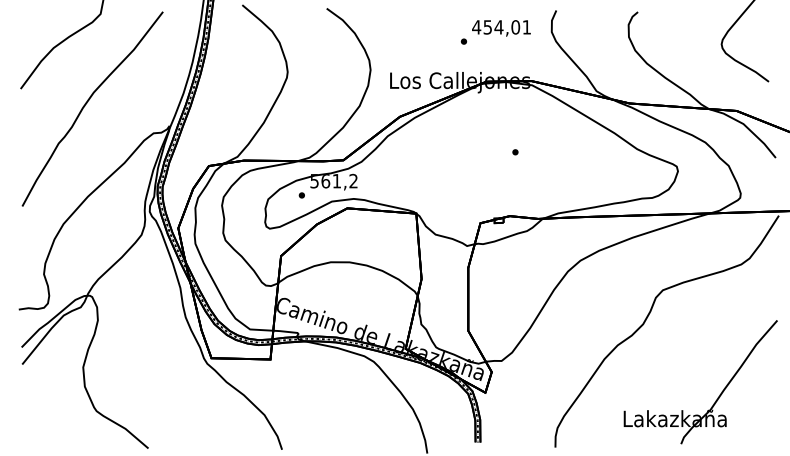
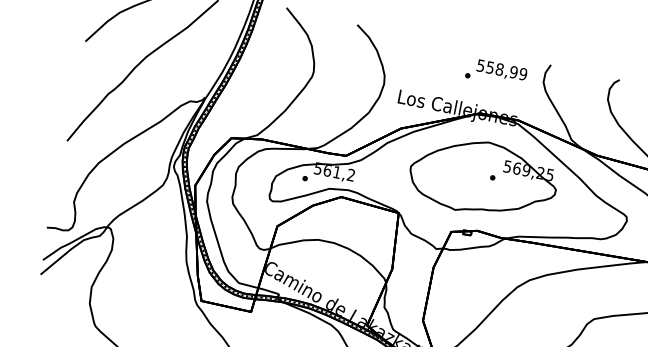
text: (501, 27) -> (501, 70), 454,01 -> 558,99
part: (505, 155) -> (483, 178), added

